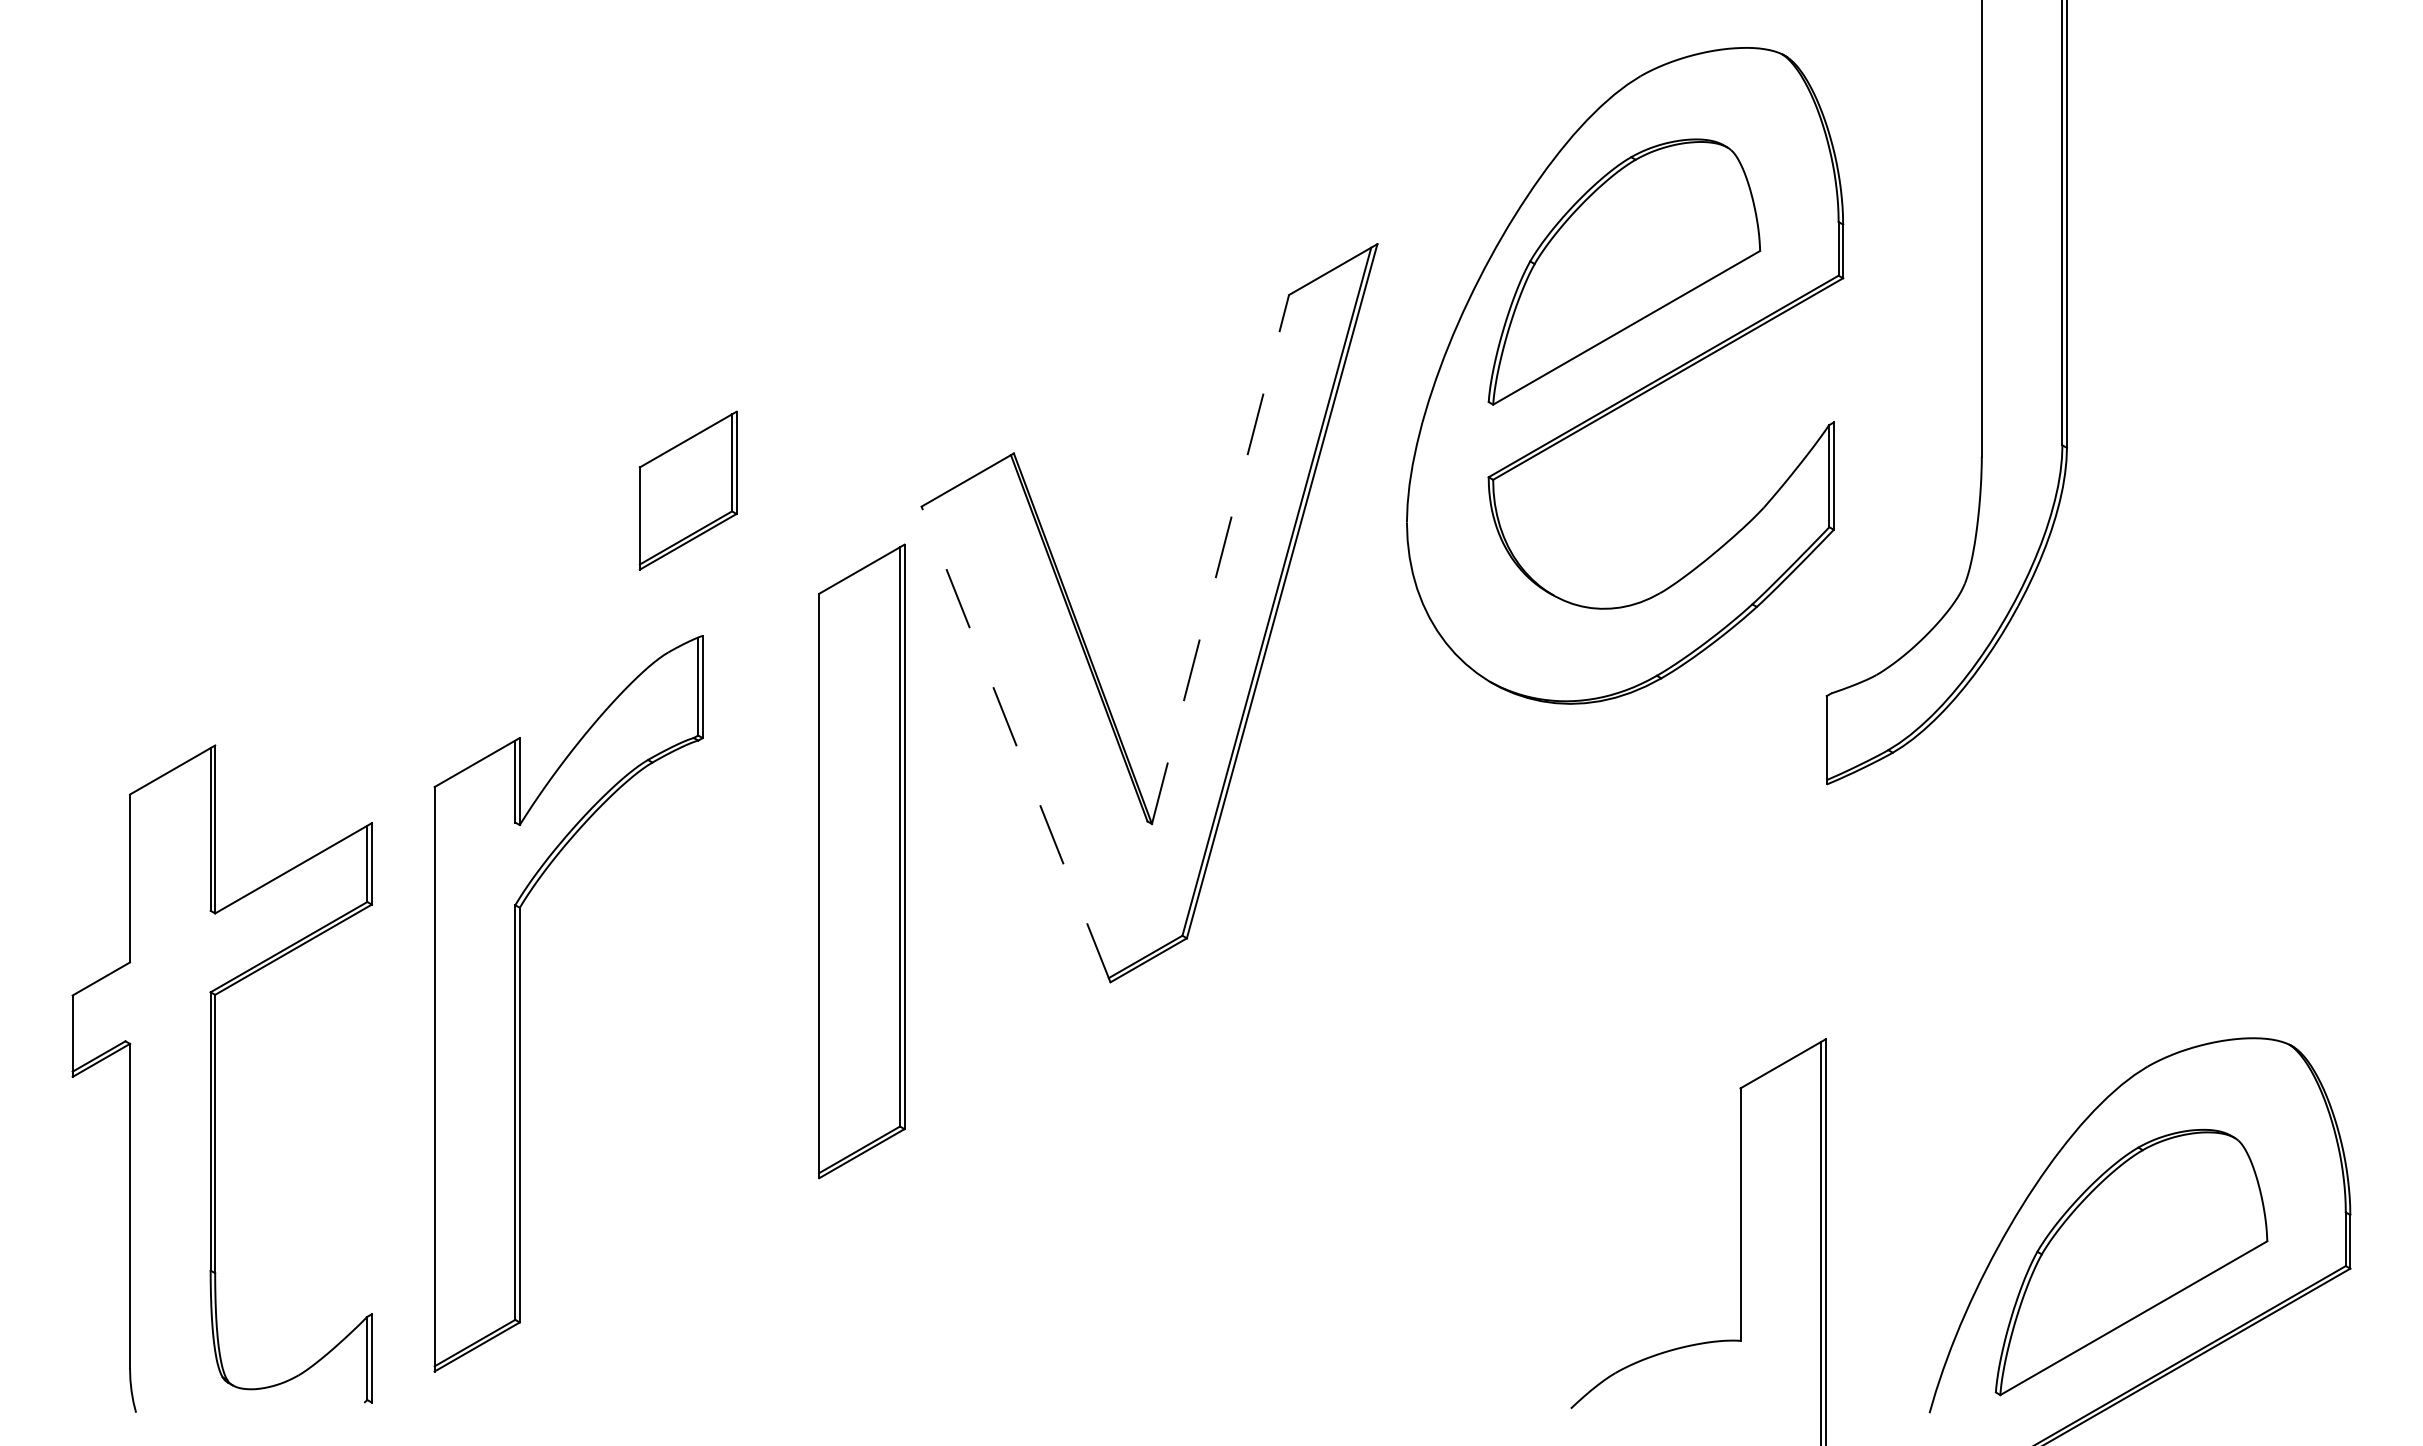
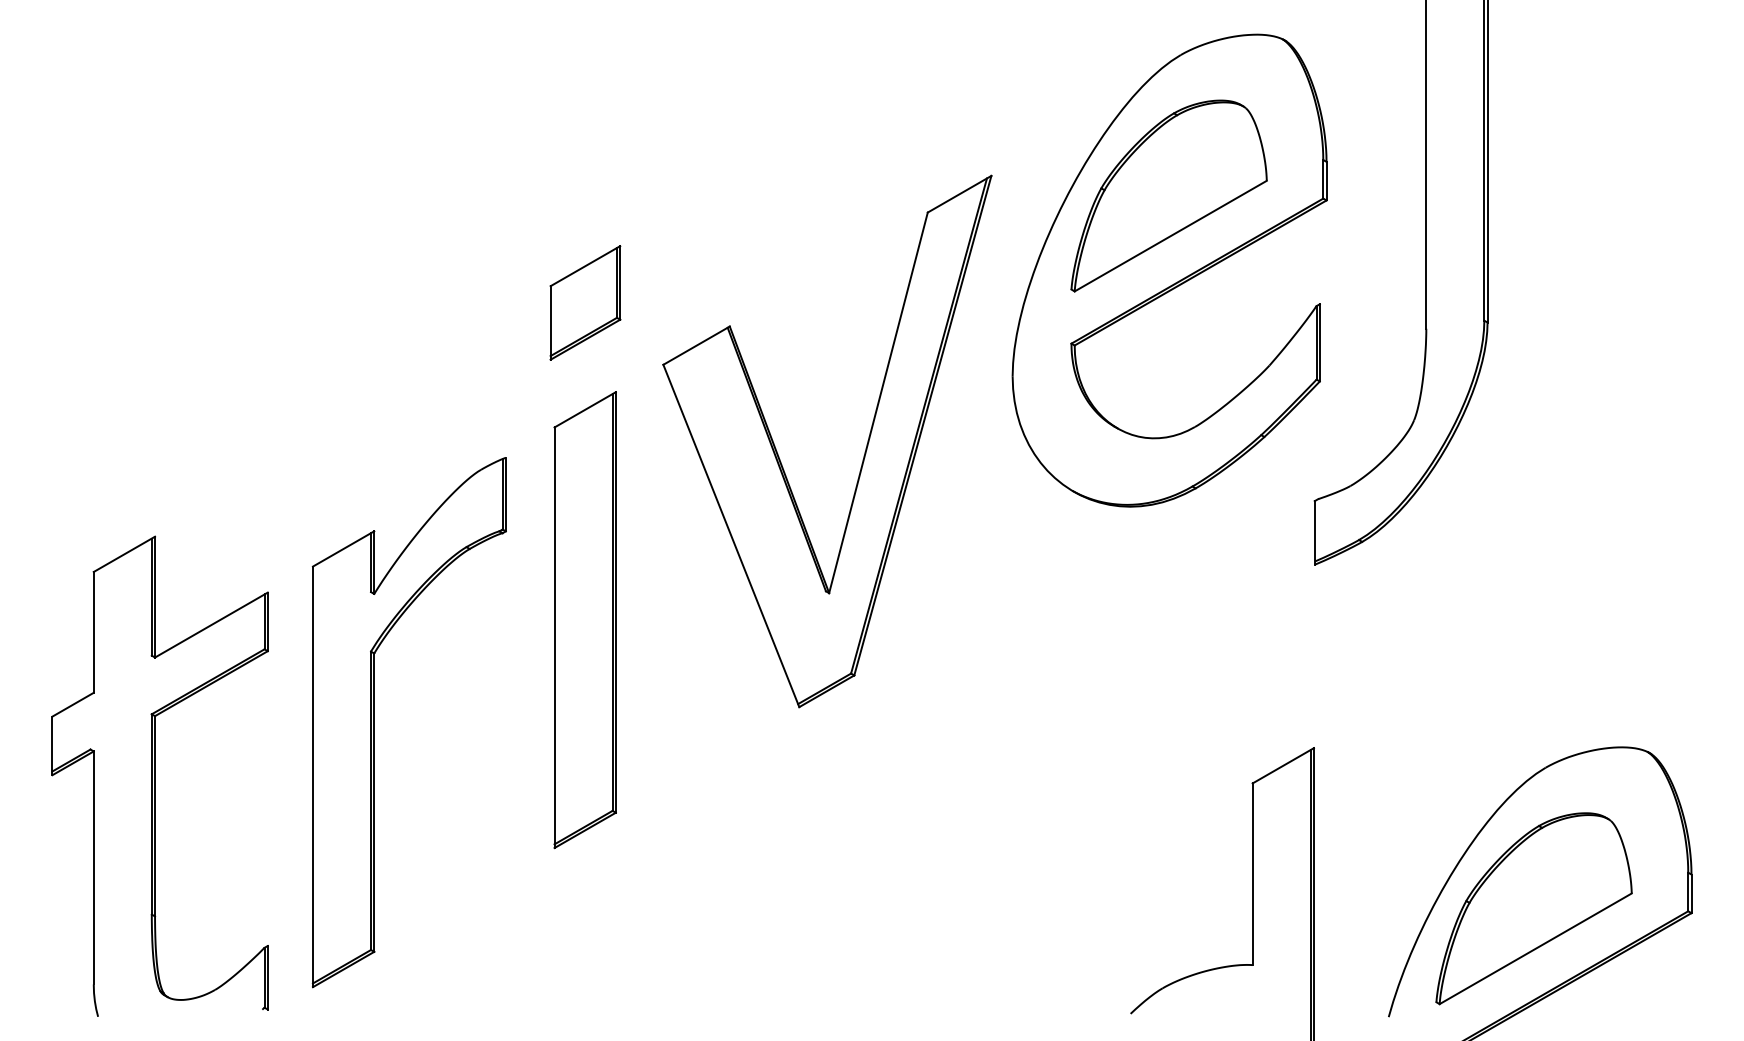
part: (687, 490) -> (584, 302), moved
line: (1220, 559) -> (878, 402), dashed -> solid
line: (1016, 744) -> (731, 535), dashed -> solid
part: (861, 861) -> (584, 620), moved

